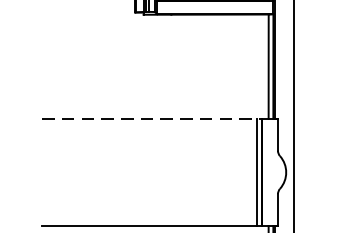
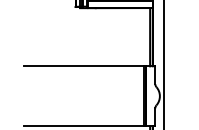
line: (152, 119) -> (85, 66), dashed -> solid

